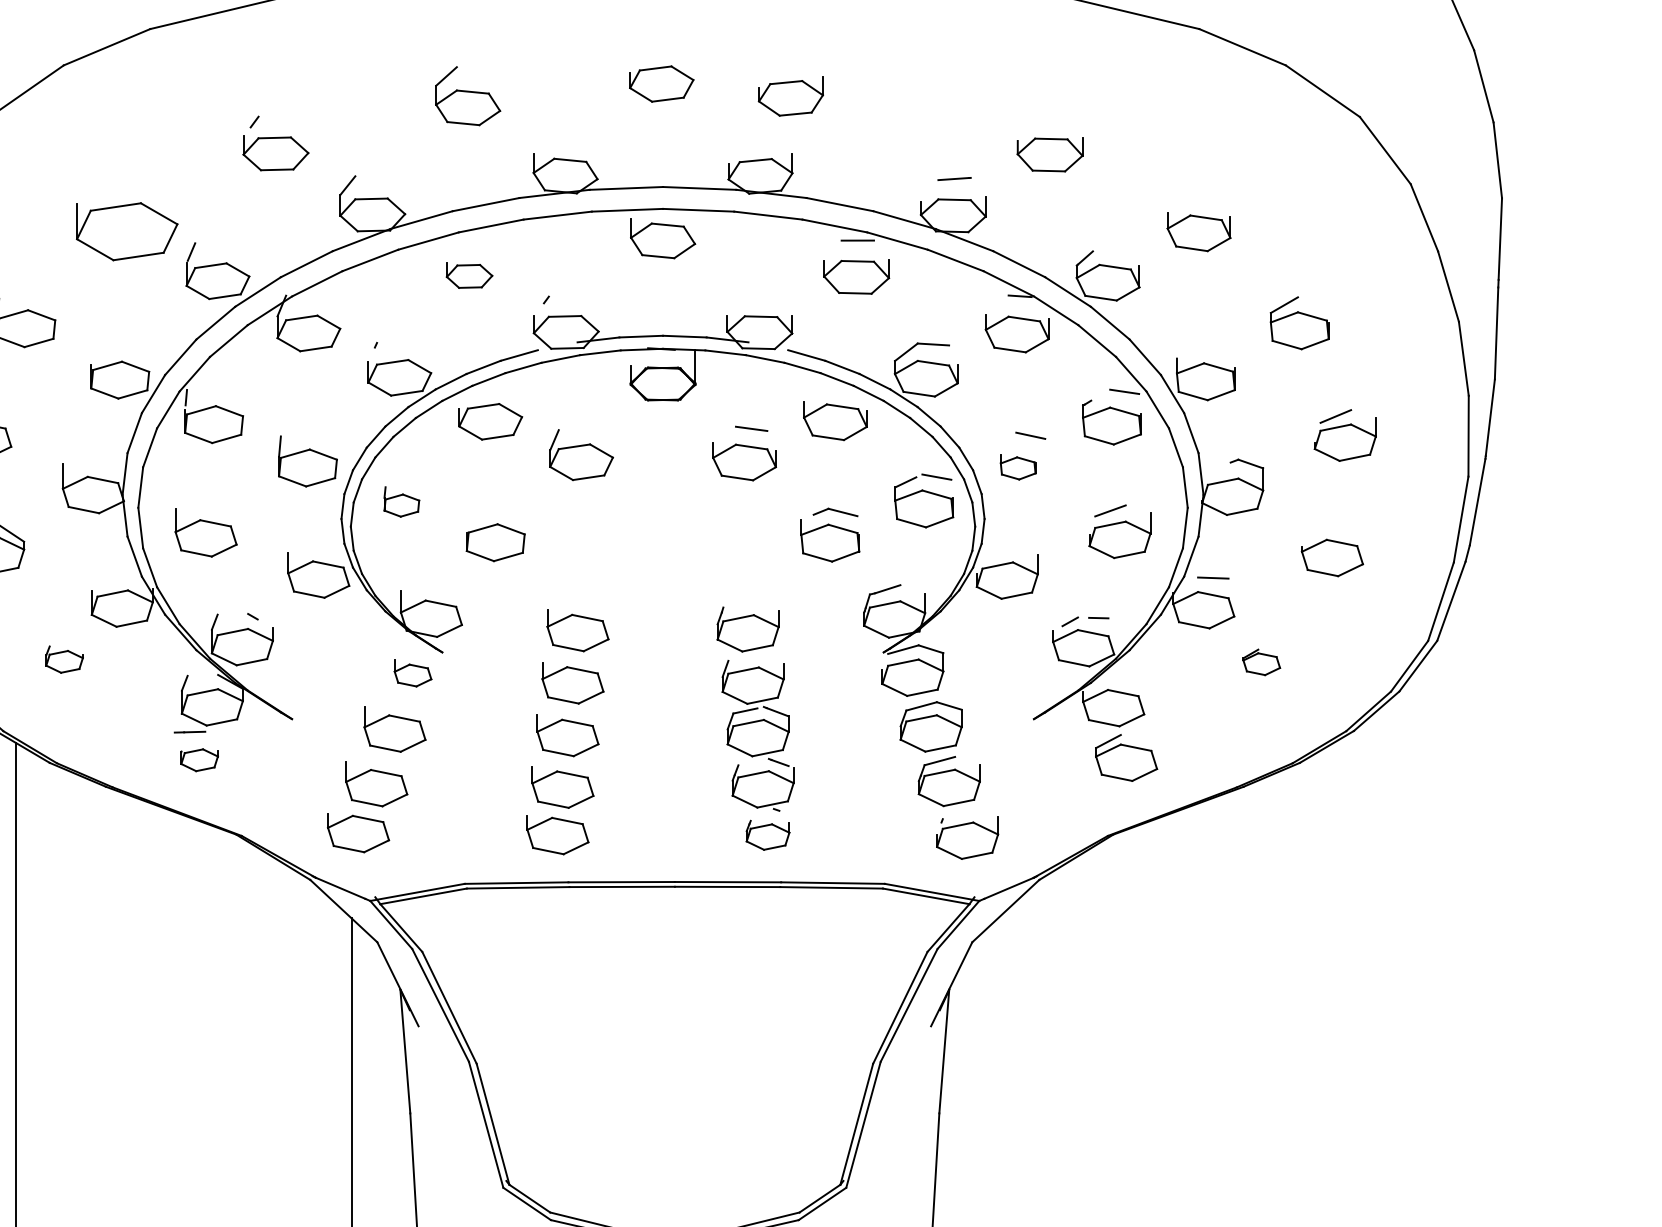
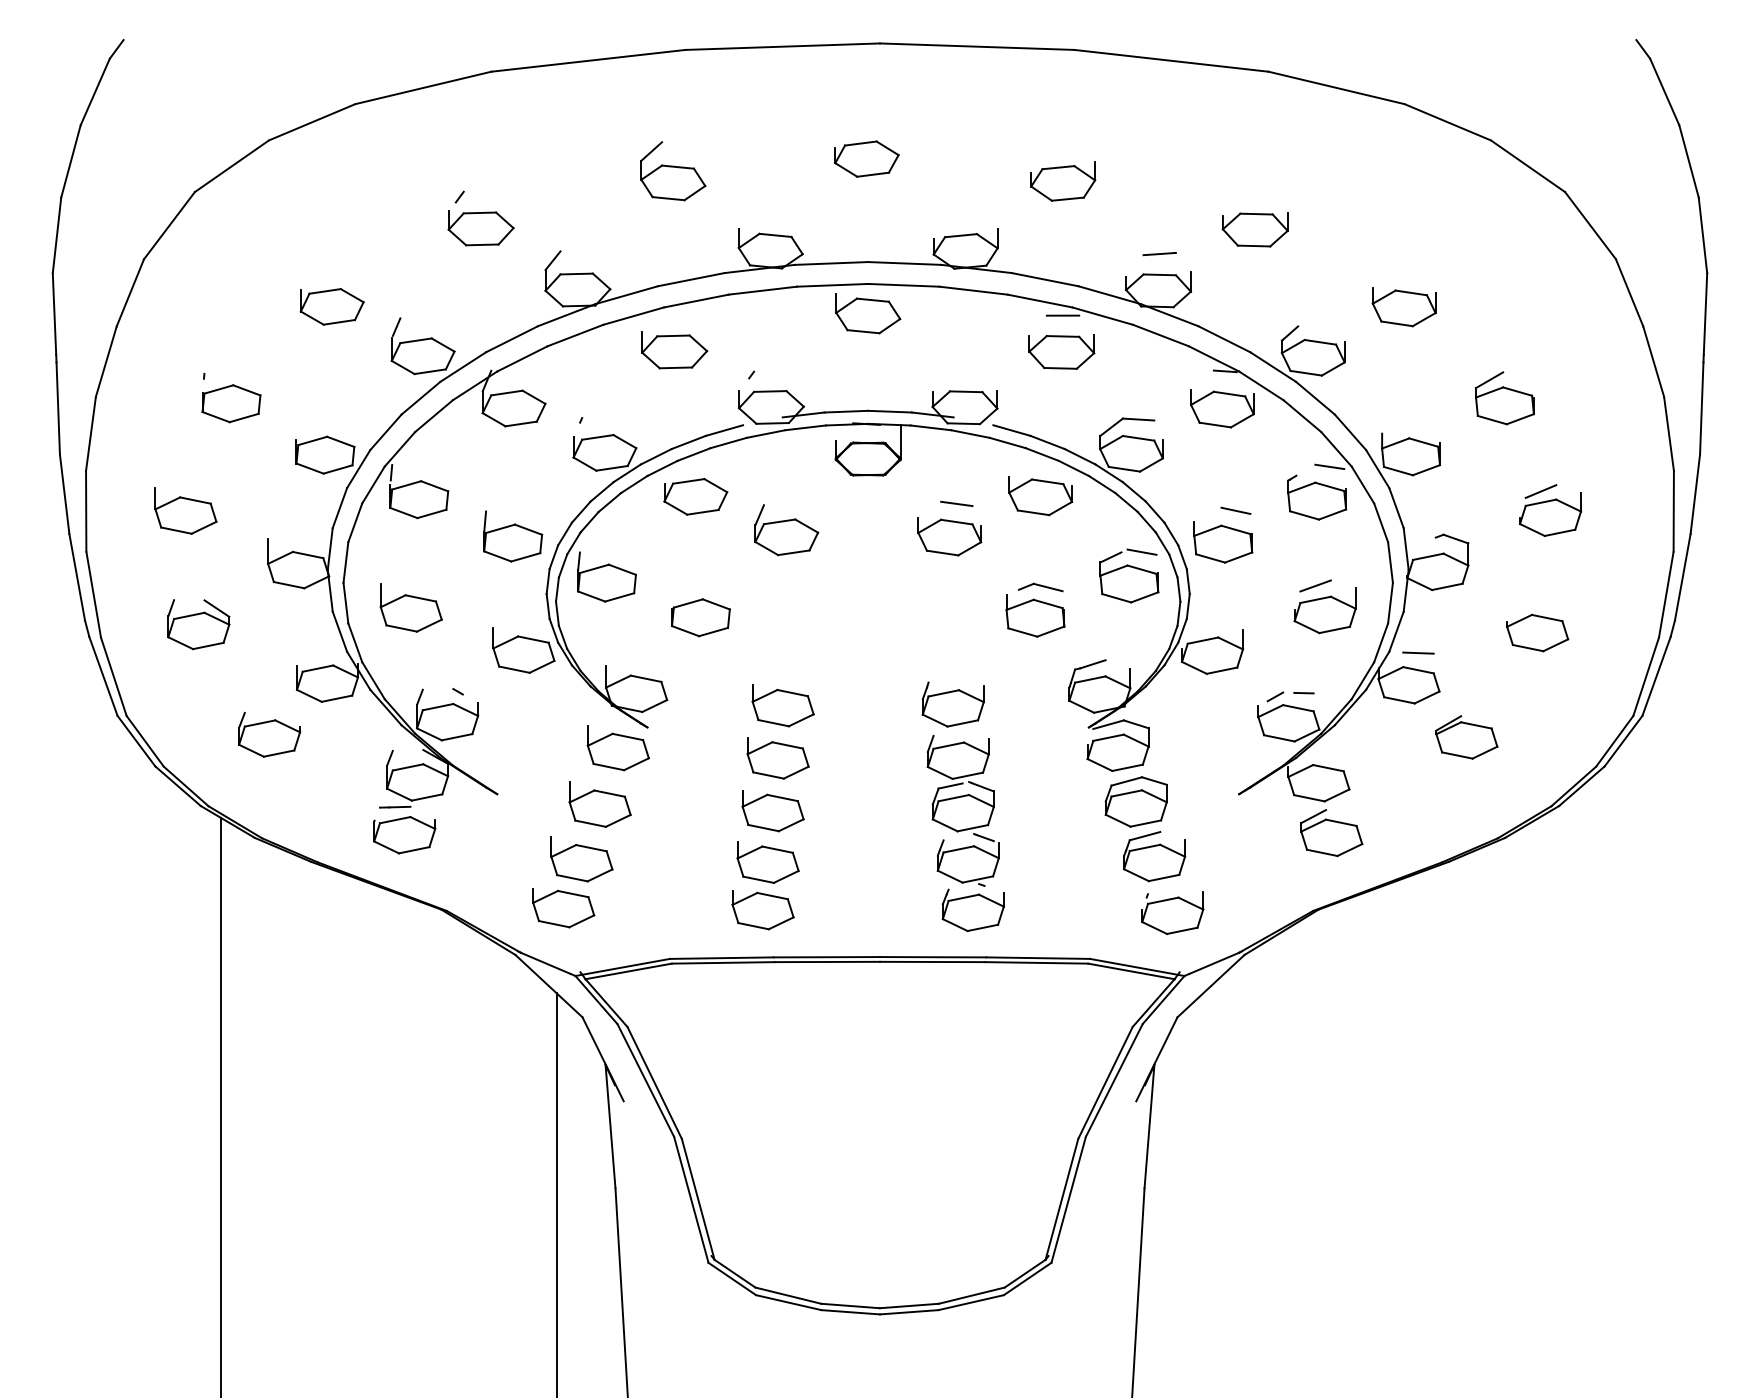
part: (791, 96) -> (1063, 181), moved
part: (126, 231) -> (331, 306), size x0.62
part: (469, 275) -> (674, 350), size x1.43
part: (1018, 467) -> (1223, 542), size x1.67
part: (401, 501) -> (606, 576), size x1.67
part: (64, 659) -> (269, 734), size x1.67
part: (1261, 662) -> (1466, 737), size x1.67
part: (412, 673) -> (617, 748), size x1.67
part: (199, 760) -> (404, 835), size x1.67
part: (767, 835) -> (972, 910), size x1.43

